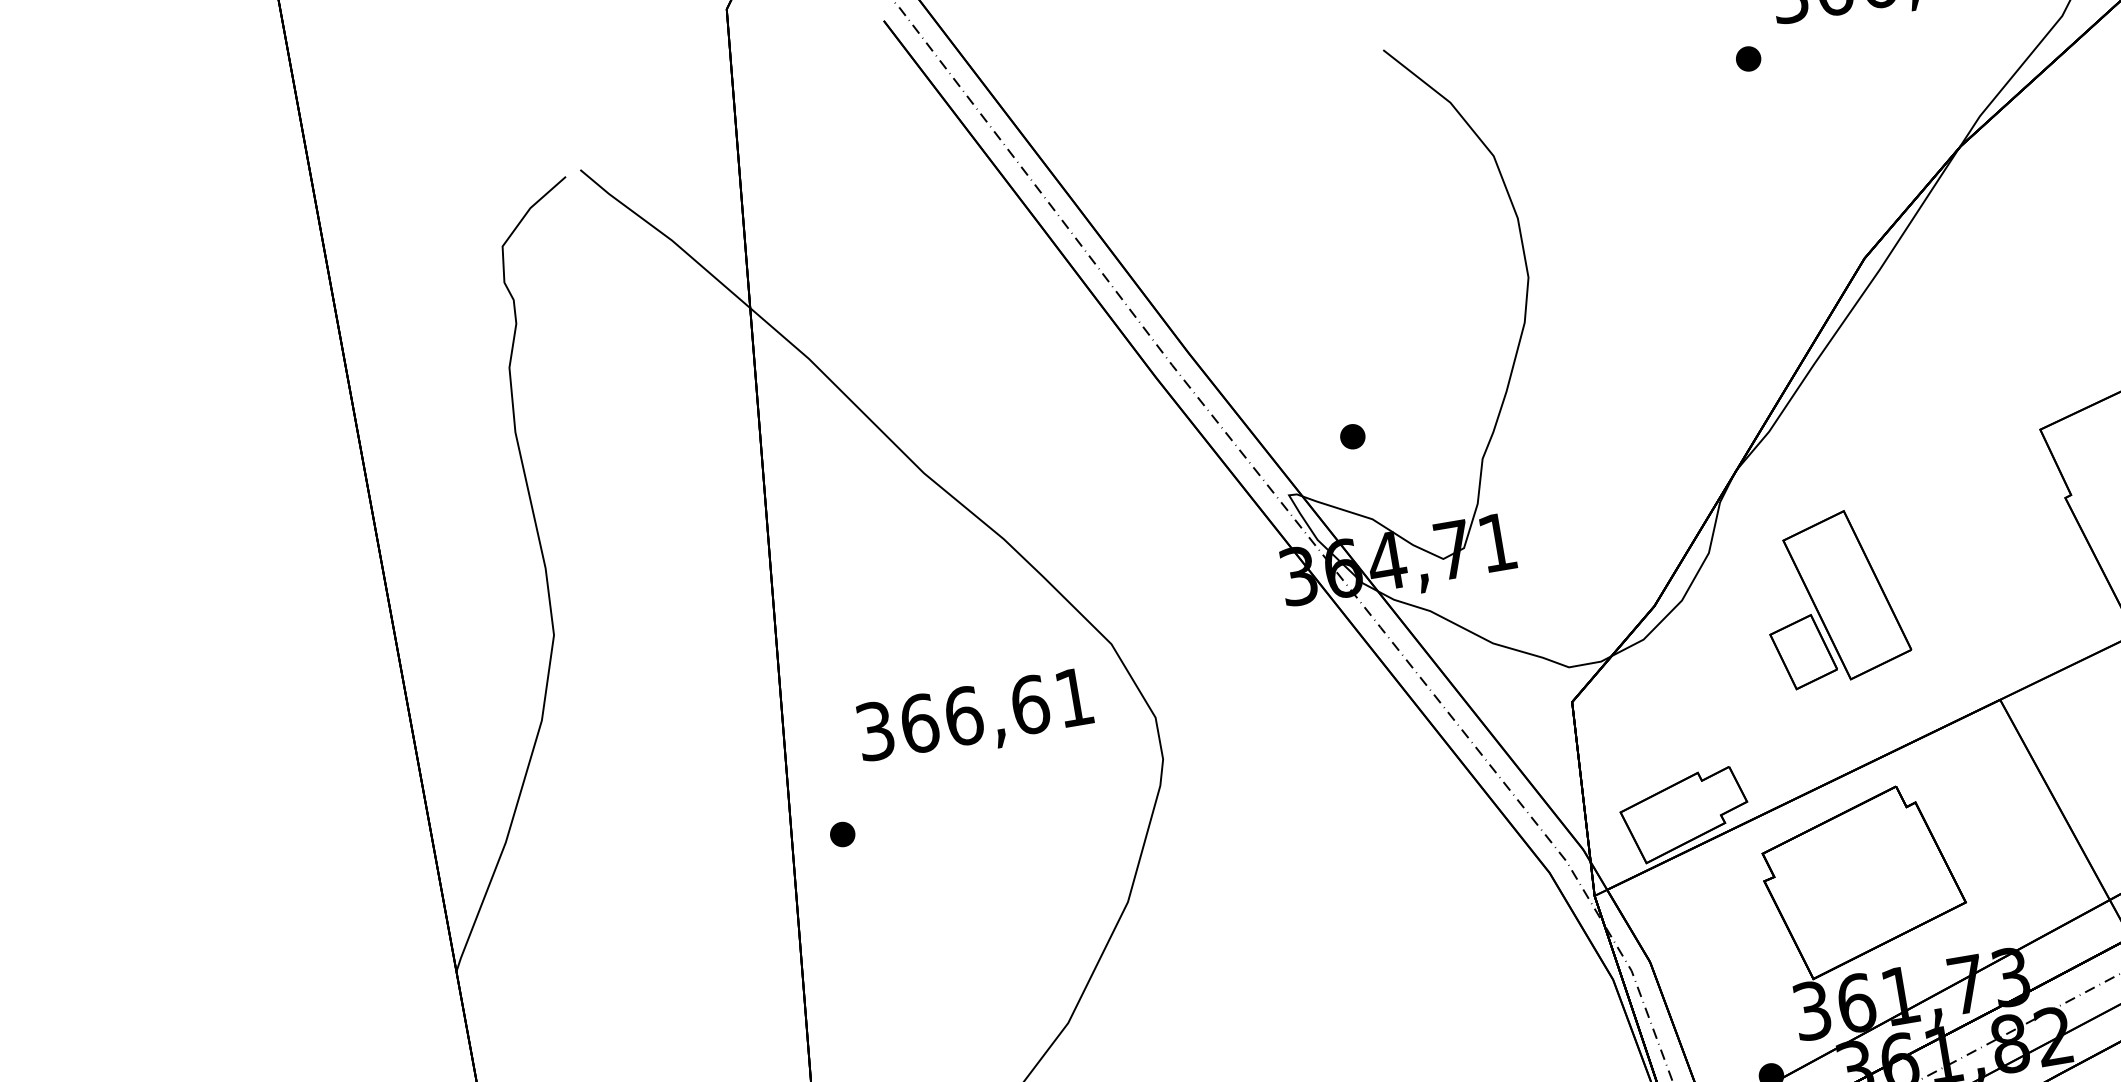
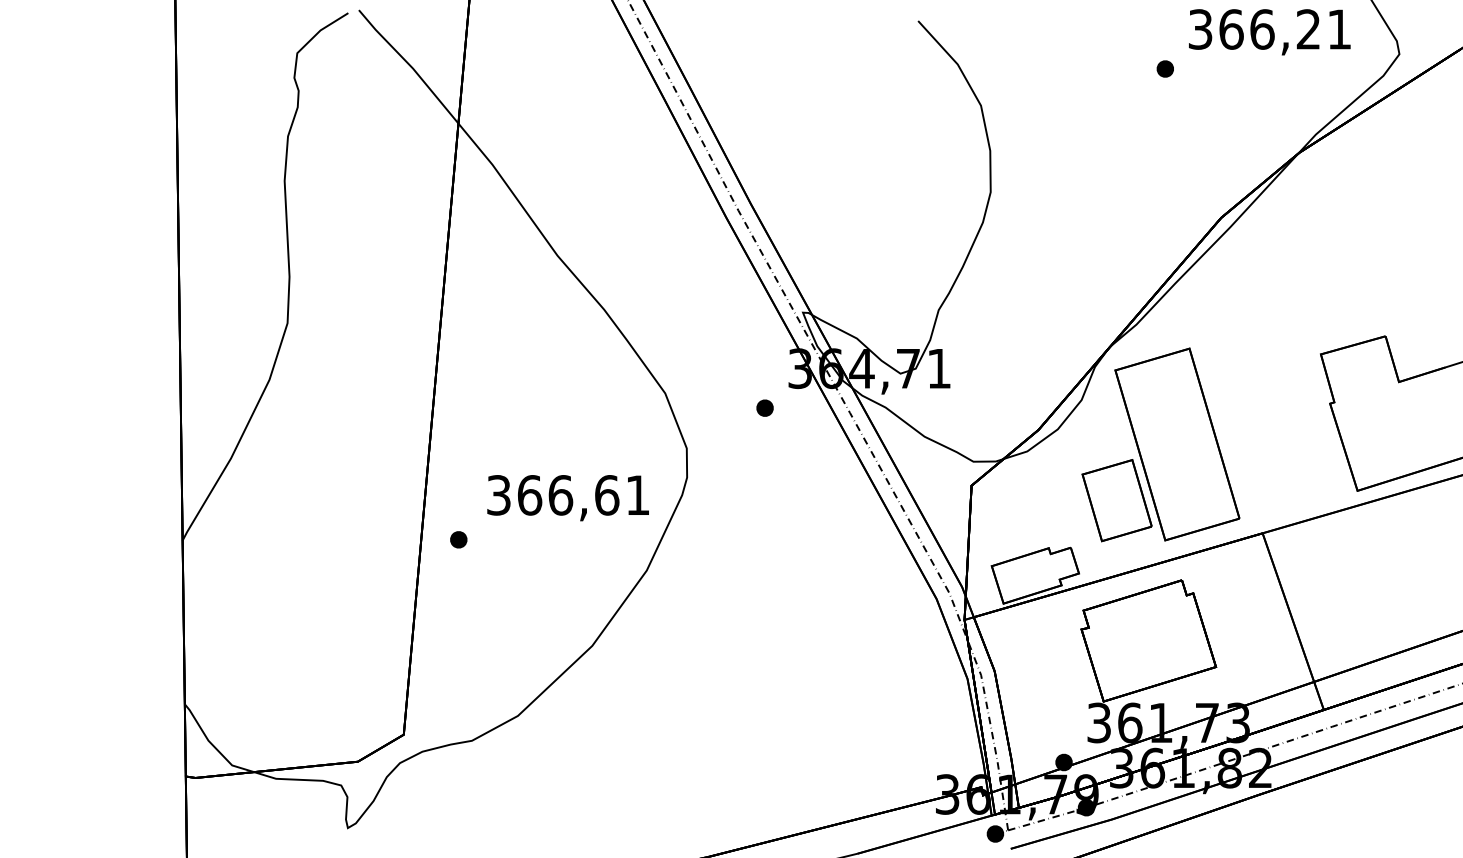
part: (1351, 435) -> (764, 407), moved
part: (1832, 597) -> (1160, 444), size x1.67
text: (974, 719) -> (567, 498), moved
part: (842, 834) -> (458, 539), moved

